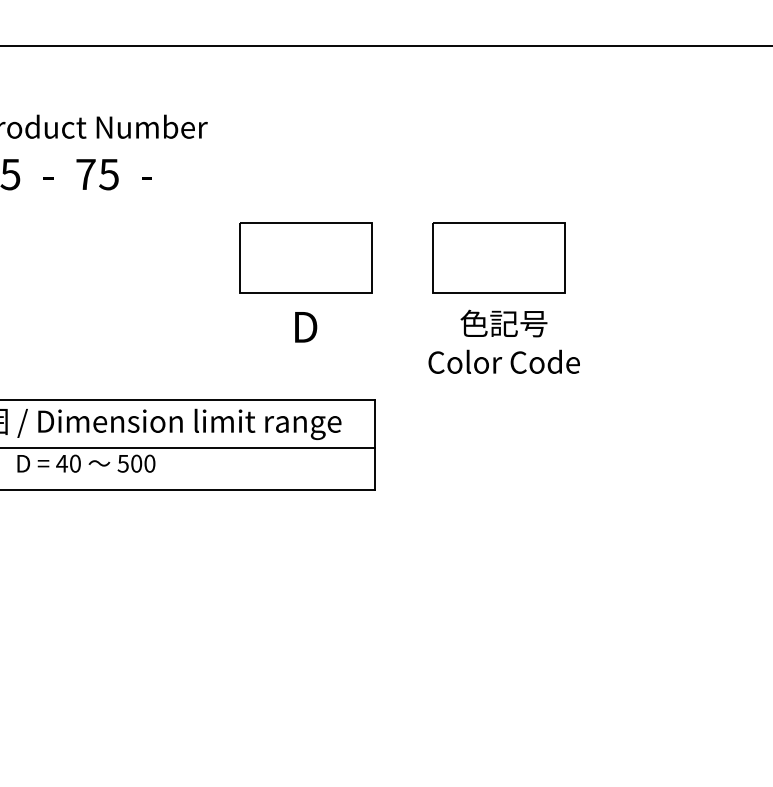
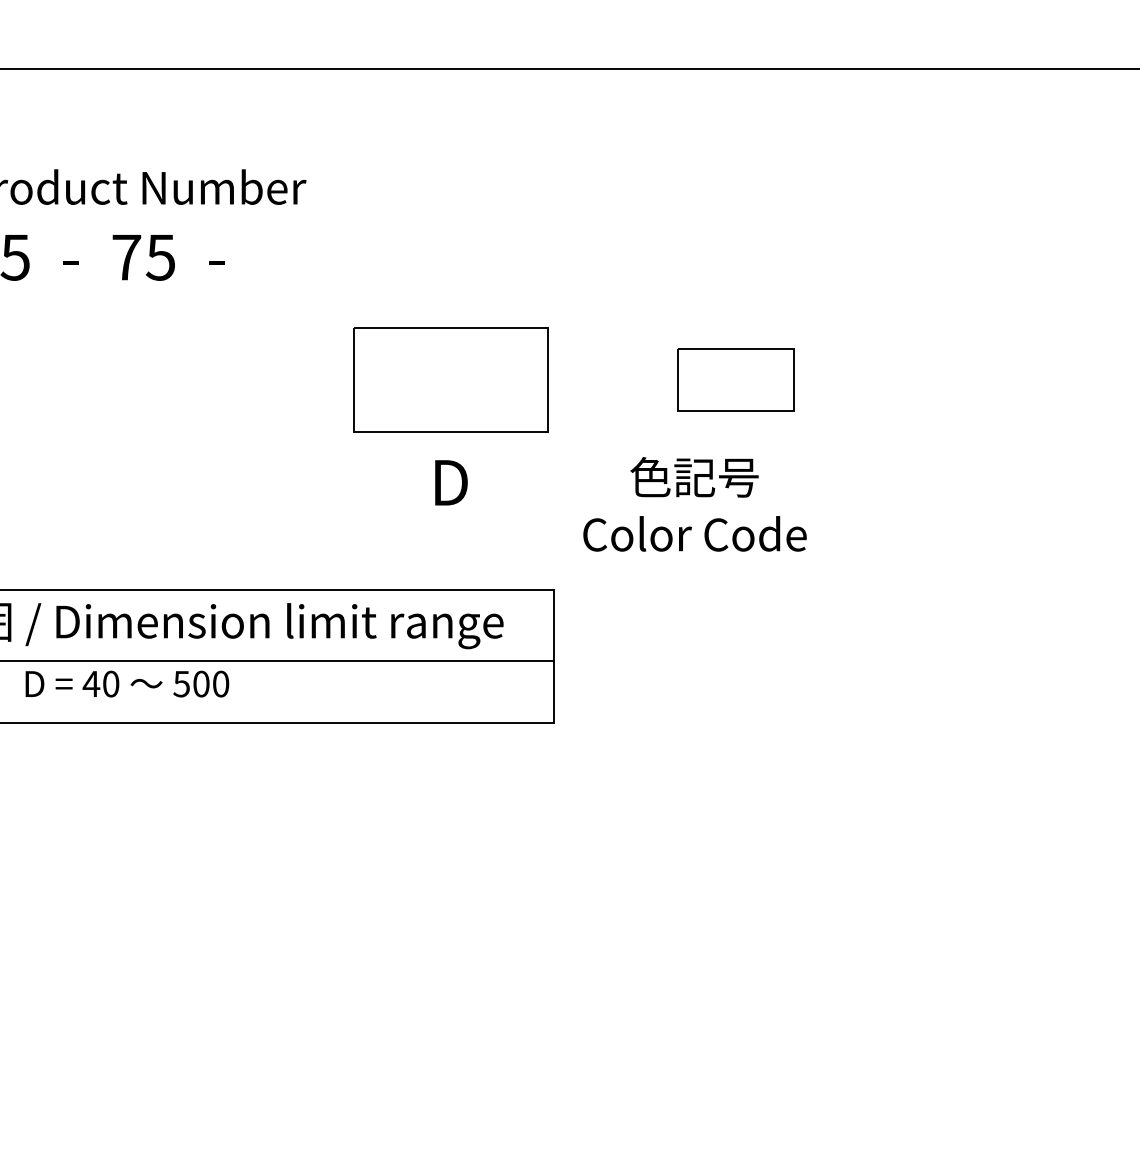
part: (498, 257) -> (735, 379), size x0.6
text: (503, 341) -> (693, 503), moved

